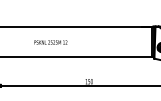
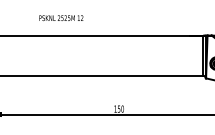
text: (50, 42) -> (60, 18), moved

